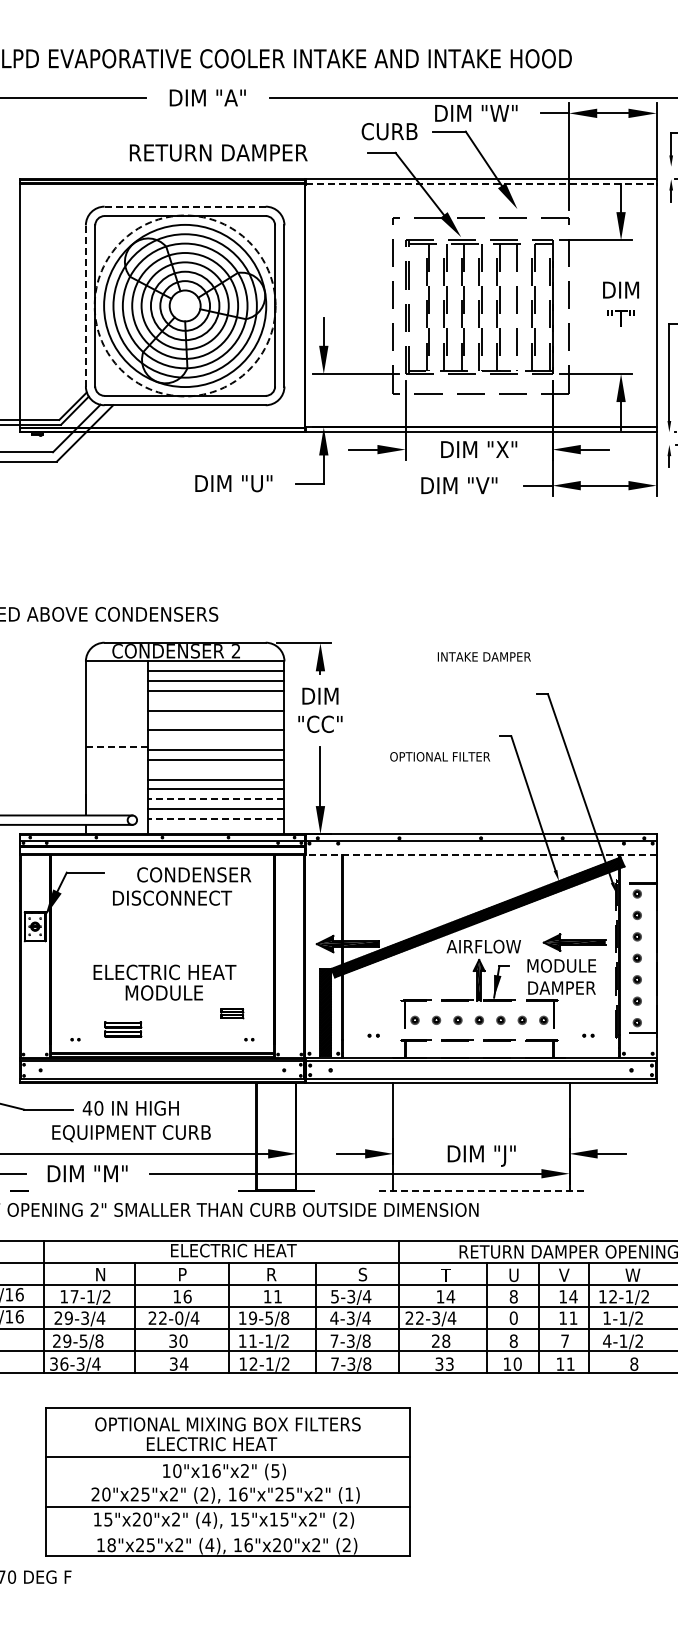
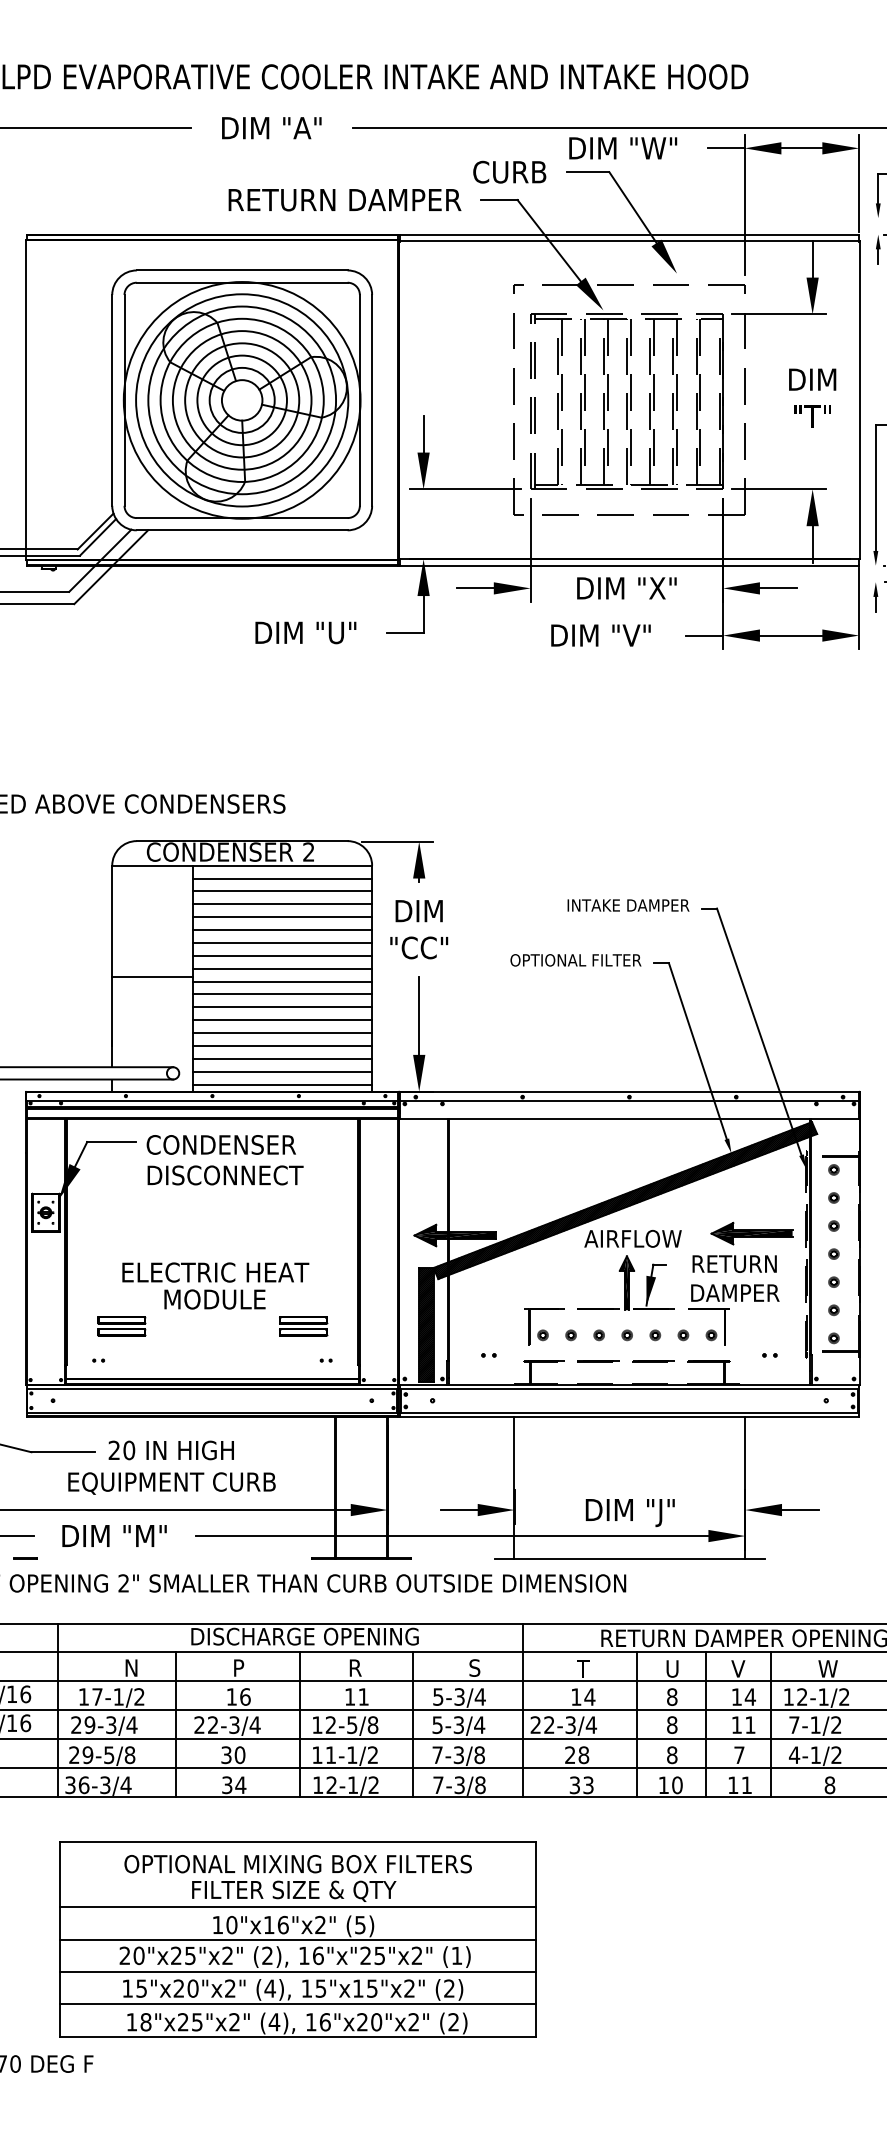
text: (218, 152) -> (344, 199), moved
line: (481, 184) -> (629, 241), dashed -> solid
line: (185, 206) -> (242, 270), dashed -> solid
line: (85, 305) -> (111, 399), dashed -> solid
circle: (184, 305) -> (241, 399), dashed -> solid
line: (514, 306) -> (673, 401), added
text: (483, 656) -> (627, 904), moved
line: (215, 700) -> (281, 916), added
line: (215, 720) -> (281, 942), added
line: (215, 740) -> (281, 969), added
line: (116, 746) -> (152, 976), dashed -> solid
text: (440, 756) -> (576, 959), moved
line: (215, 769) -> (281, 1007), added
line: (215, 799) -> (281, 1046), dashed -> solid
line: (215, 818) -> (281, 1071), dashed -> solid
line: (215, 828) -> (281, 1084), added
line: (480, 854) -> (628, 1118), dashed -> solid
text: (194, 874) -> (221, 1144), moved
text: (561, 965) -> (734, 1263), MODULE -> RETURN
part: (232, 1013) -> (304, 1326), size x1.67
part: (123, 1029) -> (122, 1326), moved
text: (87, 1107) -> (114, 1449), 40 -> 20
line: (480, 1190) -> (628, 1557), dashed -> solid
text: (233, 1250) -> (305, 1636), ELECTRIC HEAT -> DISCHARGE OPENING
text: (179, 1317) -> (234, 1724), 22-0/4 -> 22-3/4
text: (253, 1317) -> (331, 1724), 19-5/8 -> 12-5/8
text: (334, 1317) -> (437, 1724), 4-3/4 -> 5-3/4
text: (513, 1317) -> (671, 1724), 0 -> 8
text: (606, 1317) -> (793, 1724), 1-1/2 -> 7-1/2
text: (225, 1445) -> (294, 1891), ELECTRIC HEAT -> FILTER SIZE & QTY
line: (227, 1482) -> (297, 1940), added
line: (227, 1531) -> (297, 2004), added

